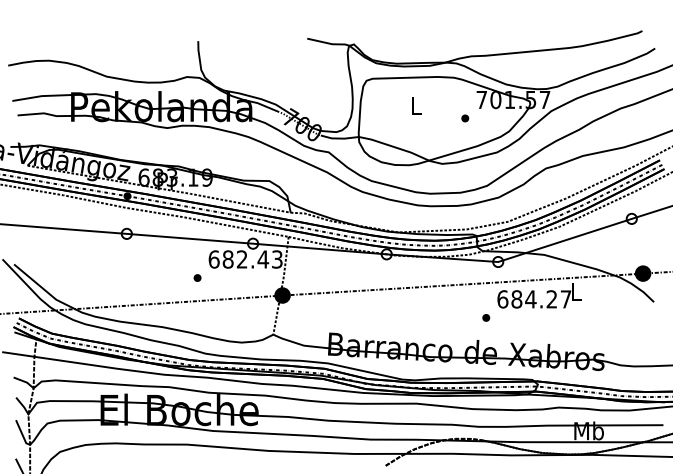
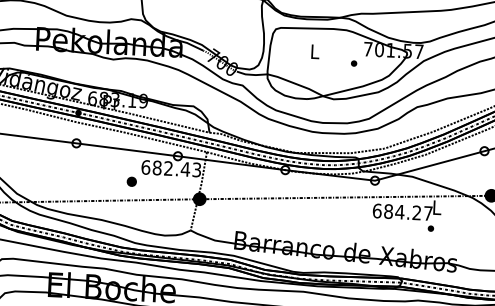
part: (197, 277) -> (131, 181), size x1.6
part: (486, 317) -> (431, 228), moved

